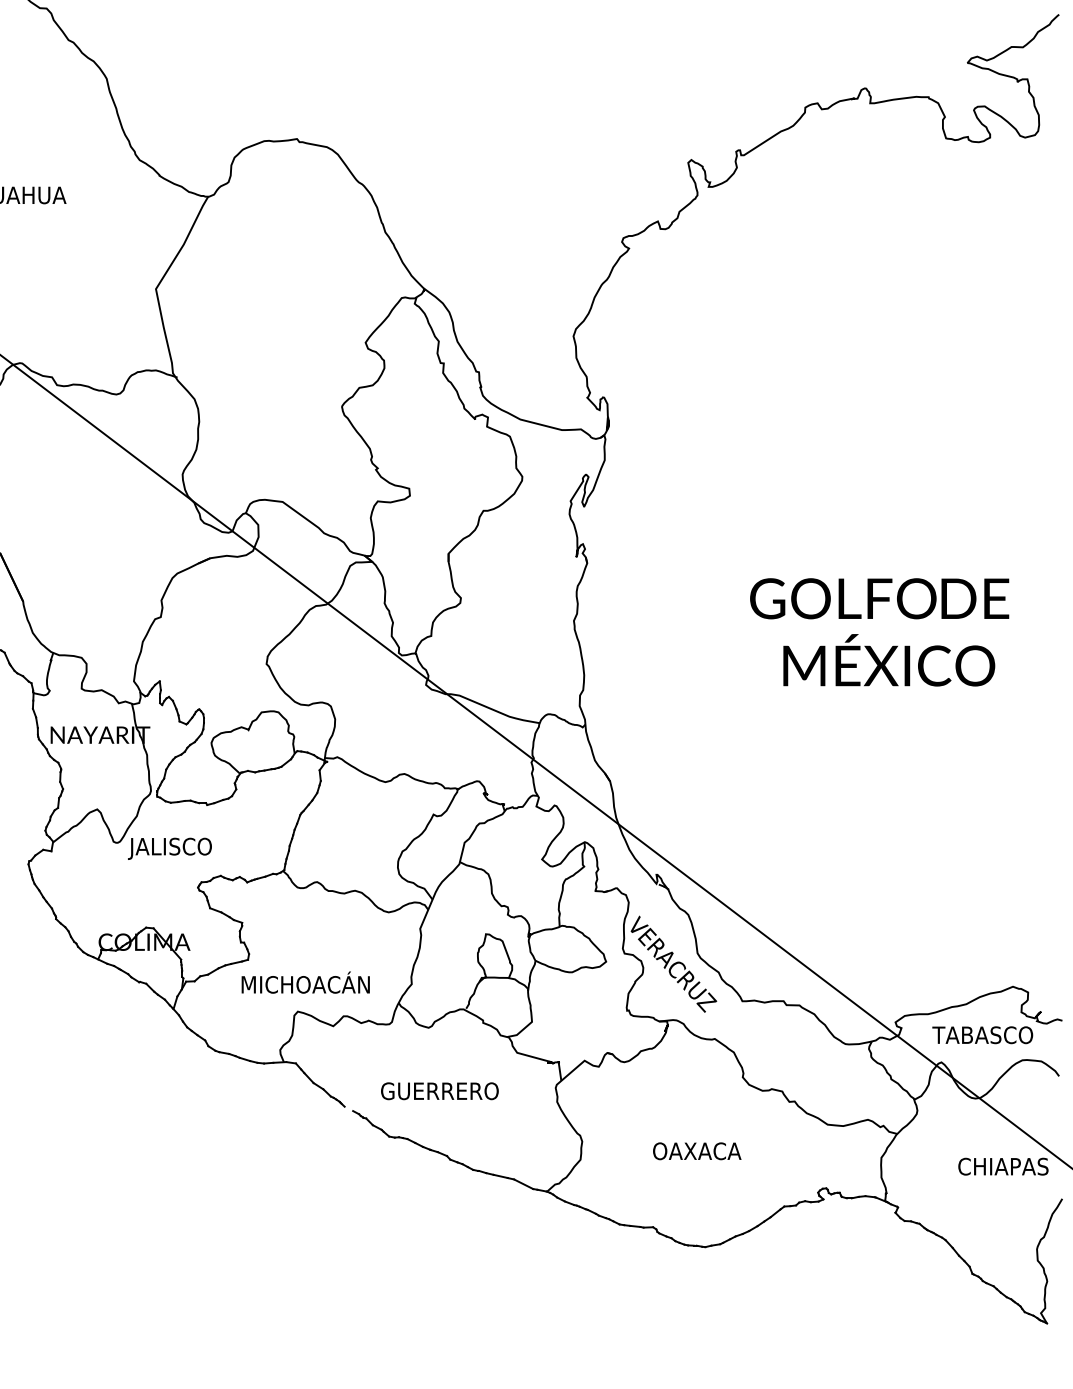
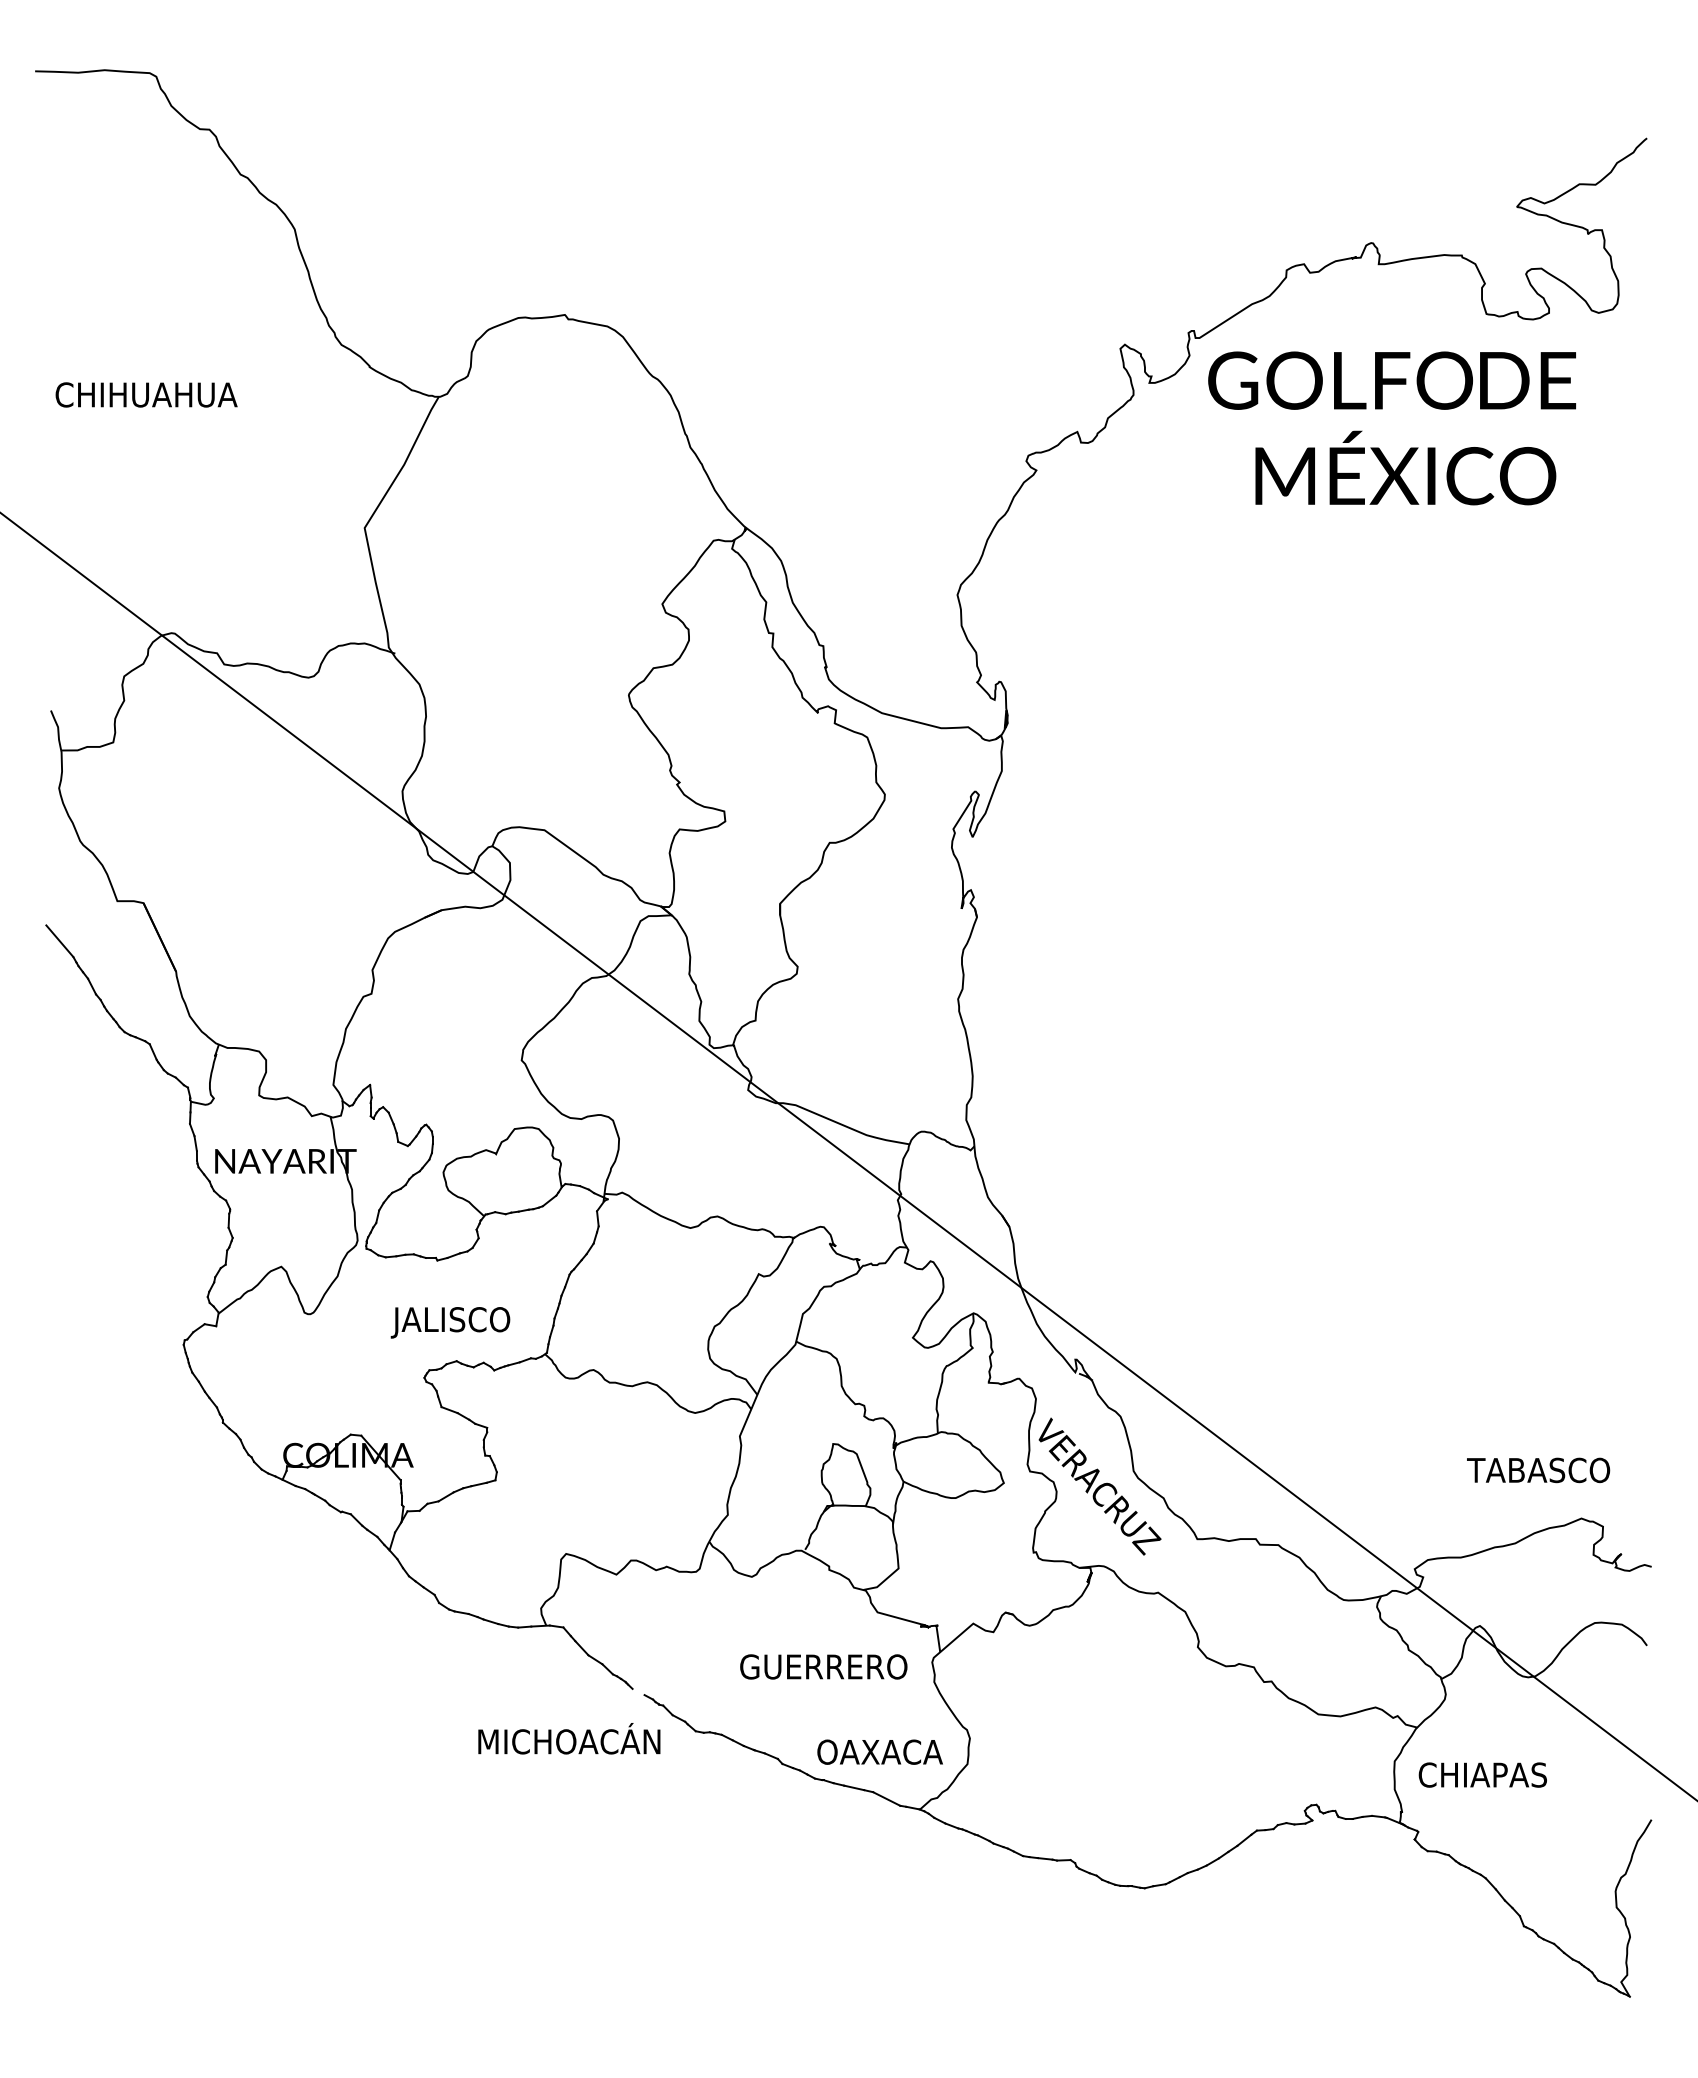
text: (879, 632) -> (1392, 428), moved
text: (169, 848) -> (450, 1322), moved
text: (305, 982) -> (569, 1738), moved
text: (982, 1035) -> (1538, 1470), moved
text: (439, 1090) -> (823, 1666), moved
text: (696, 1150) -> (879, 1751), moved
text: (1003, 1166) -> (1482, 1774), moved

